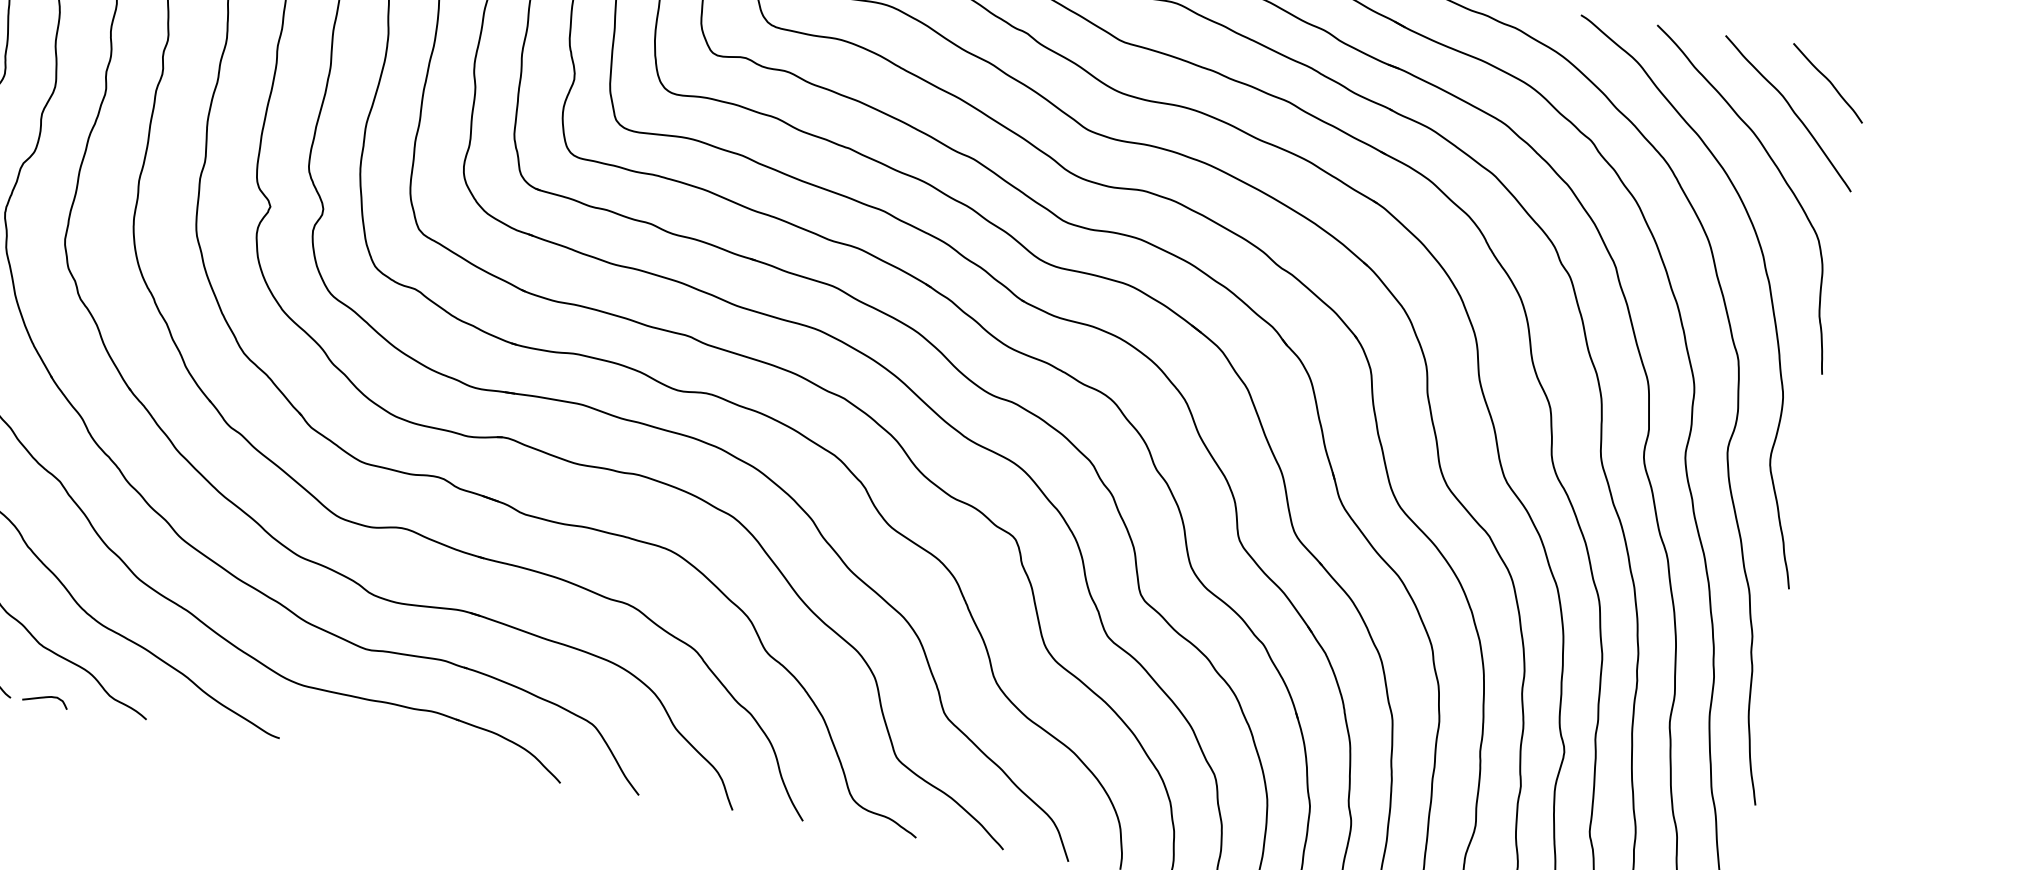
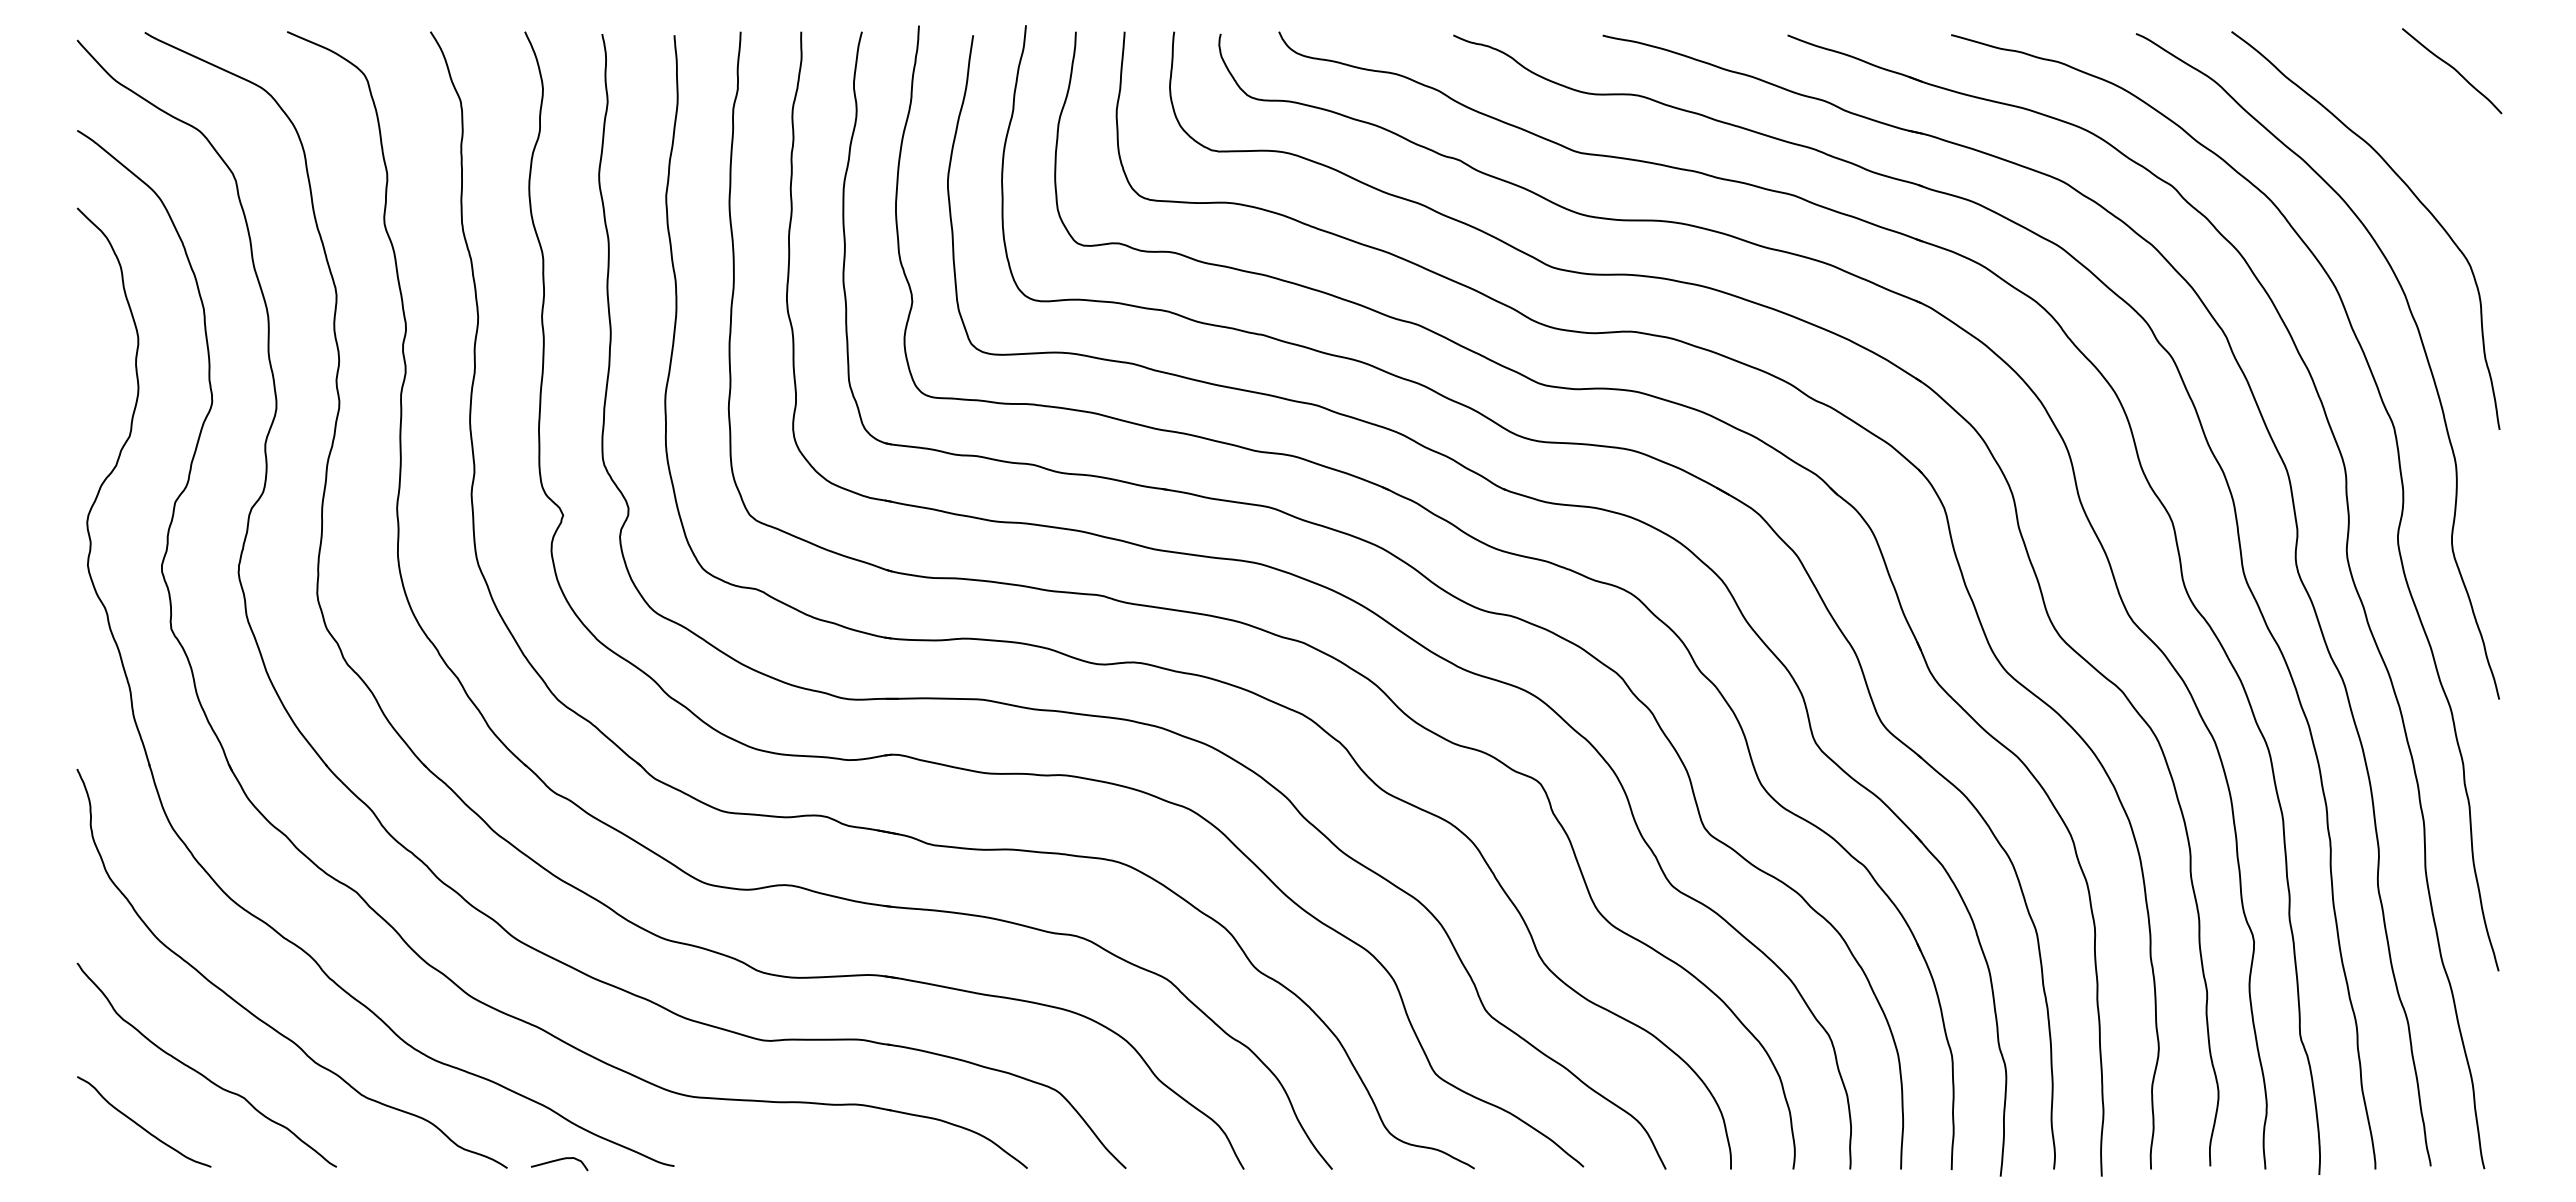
curve: (1792, 110) -> (2413, 111), removed
curve: (43, 698) -> (557, 1161), moved

